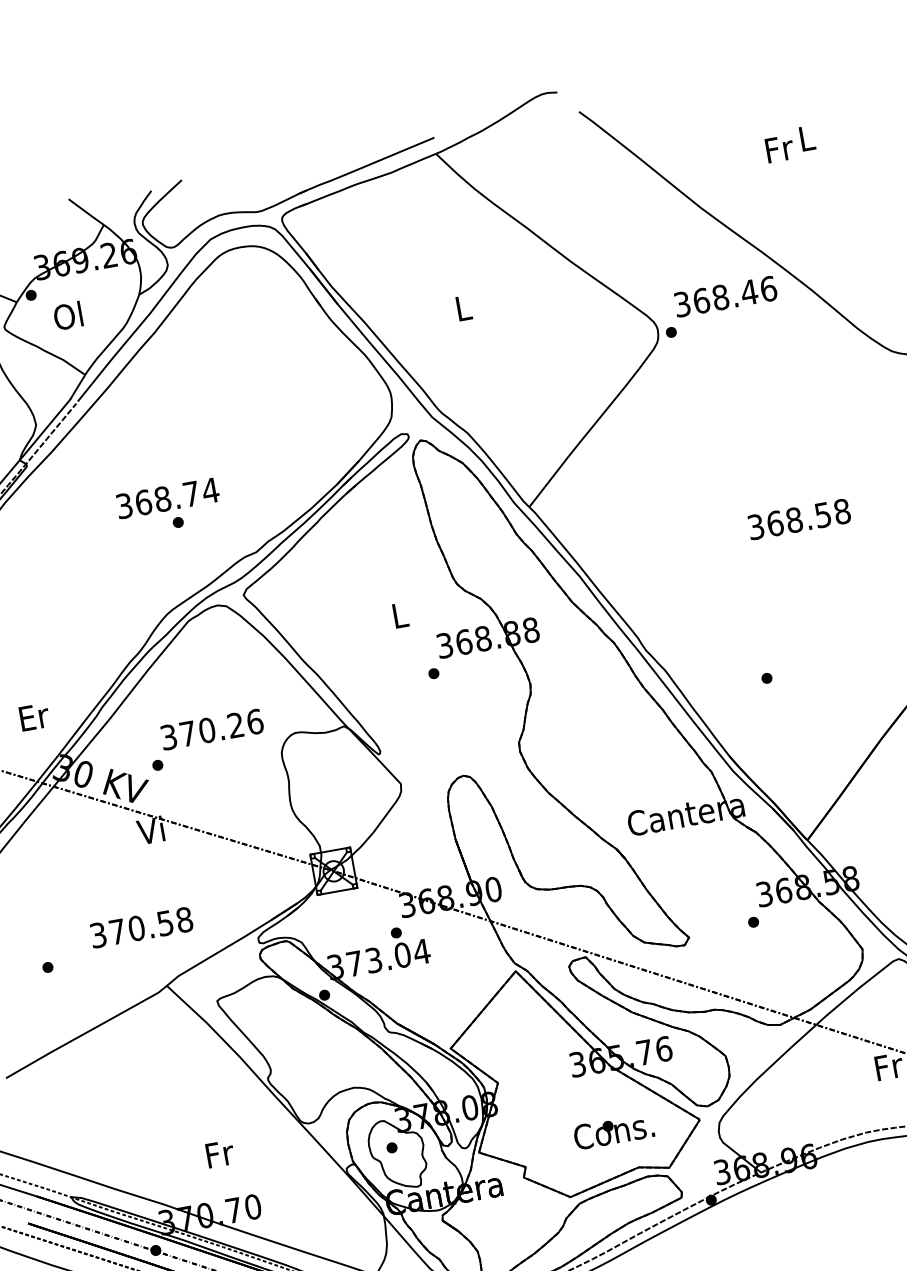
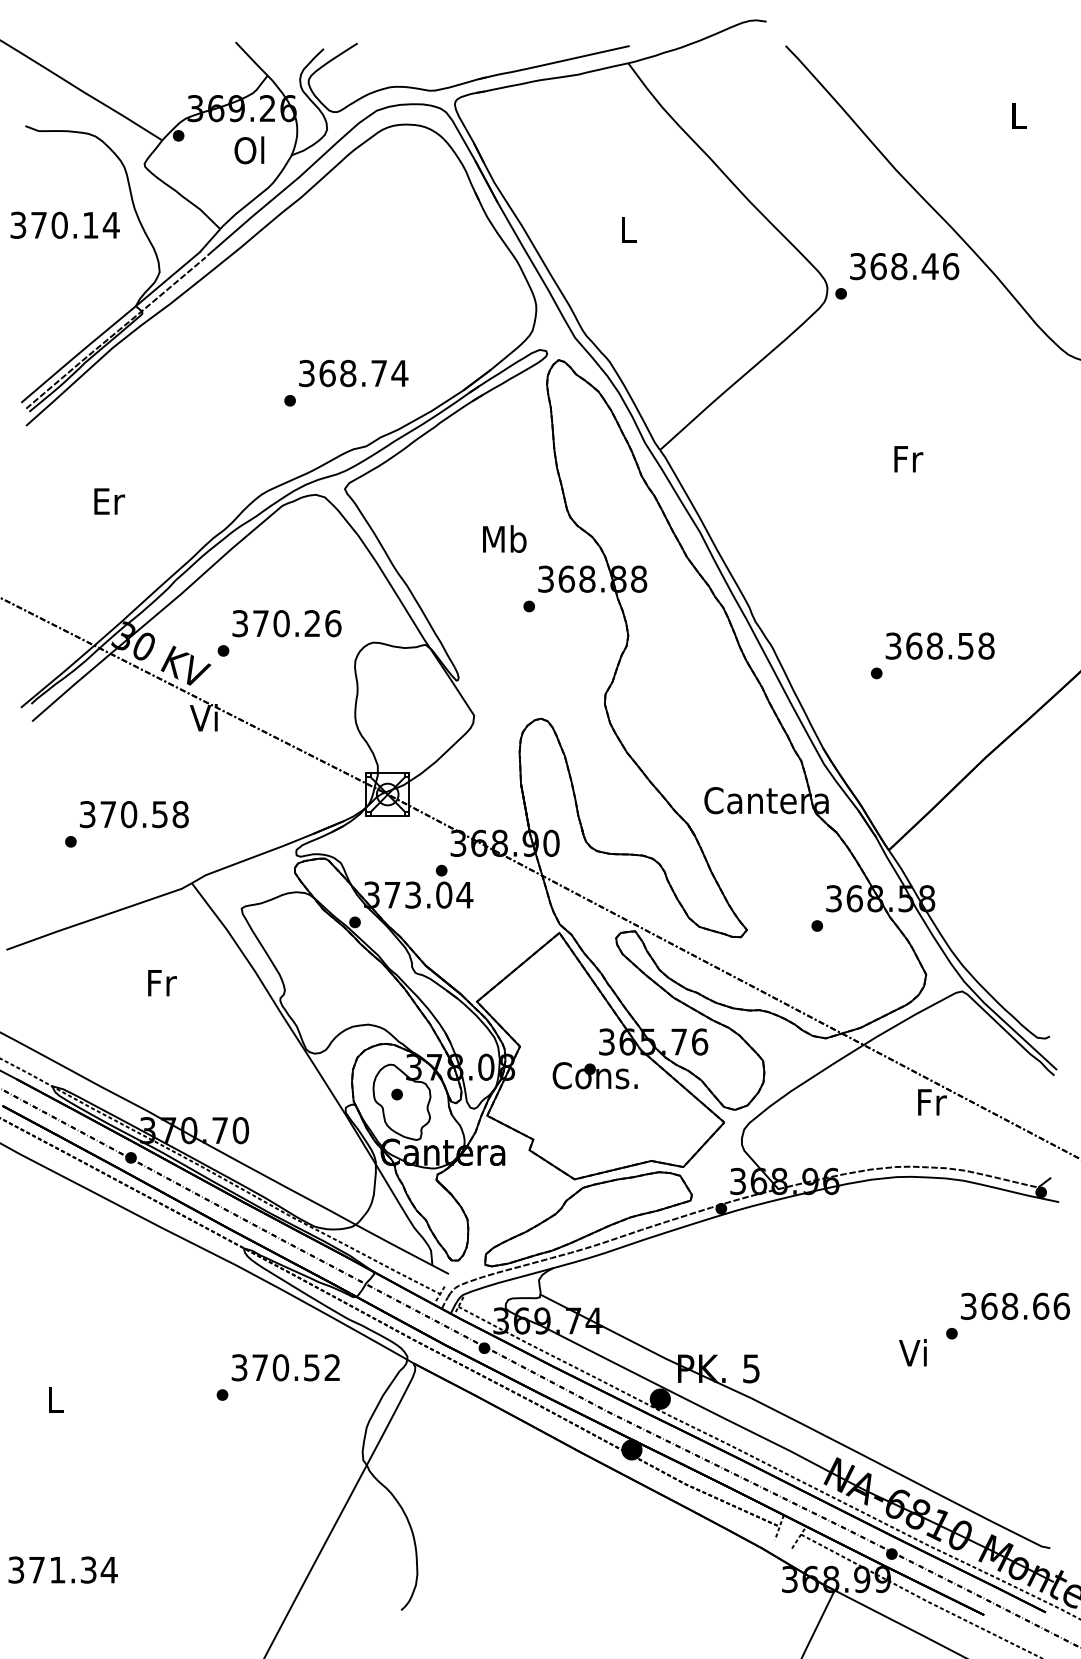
text: (779, 149) -> (908, 459), moved
text: (68, 316) -> (249, 150), moved
text: (167, 498) -> (353, 373), moved
text: (798, 518) -> (939, 645), moved
text: (399, 614) -> (504, 538), L -> Mb
text: (34, 717) -> (109, 501), moved
text: (141, 927) -> (134, 814), moved
text: (613, 1131) -> (594, 1075), moved
text: (220, 1154) -> (162, 983), moved

